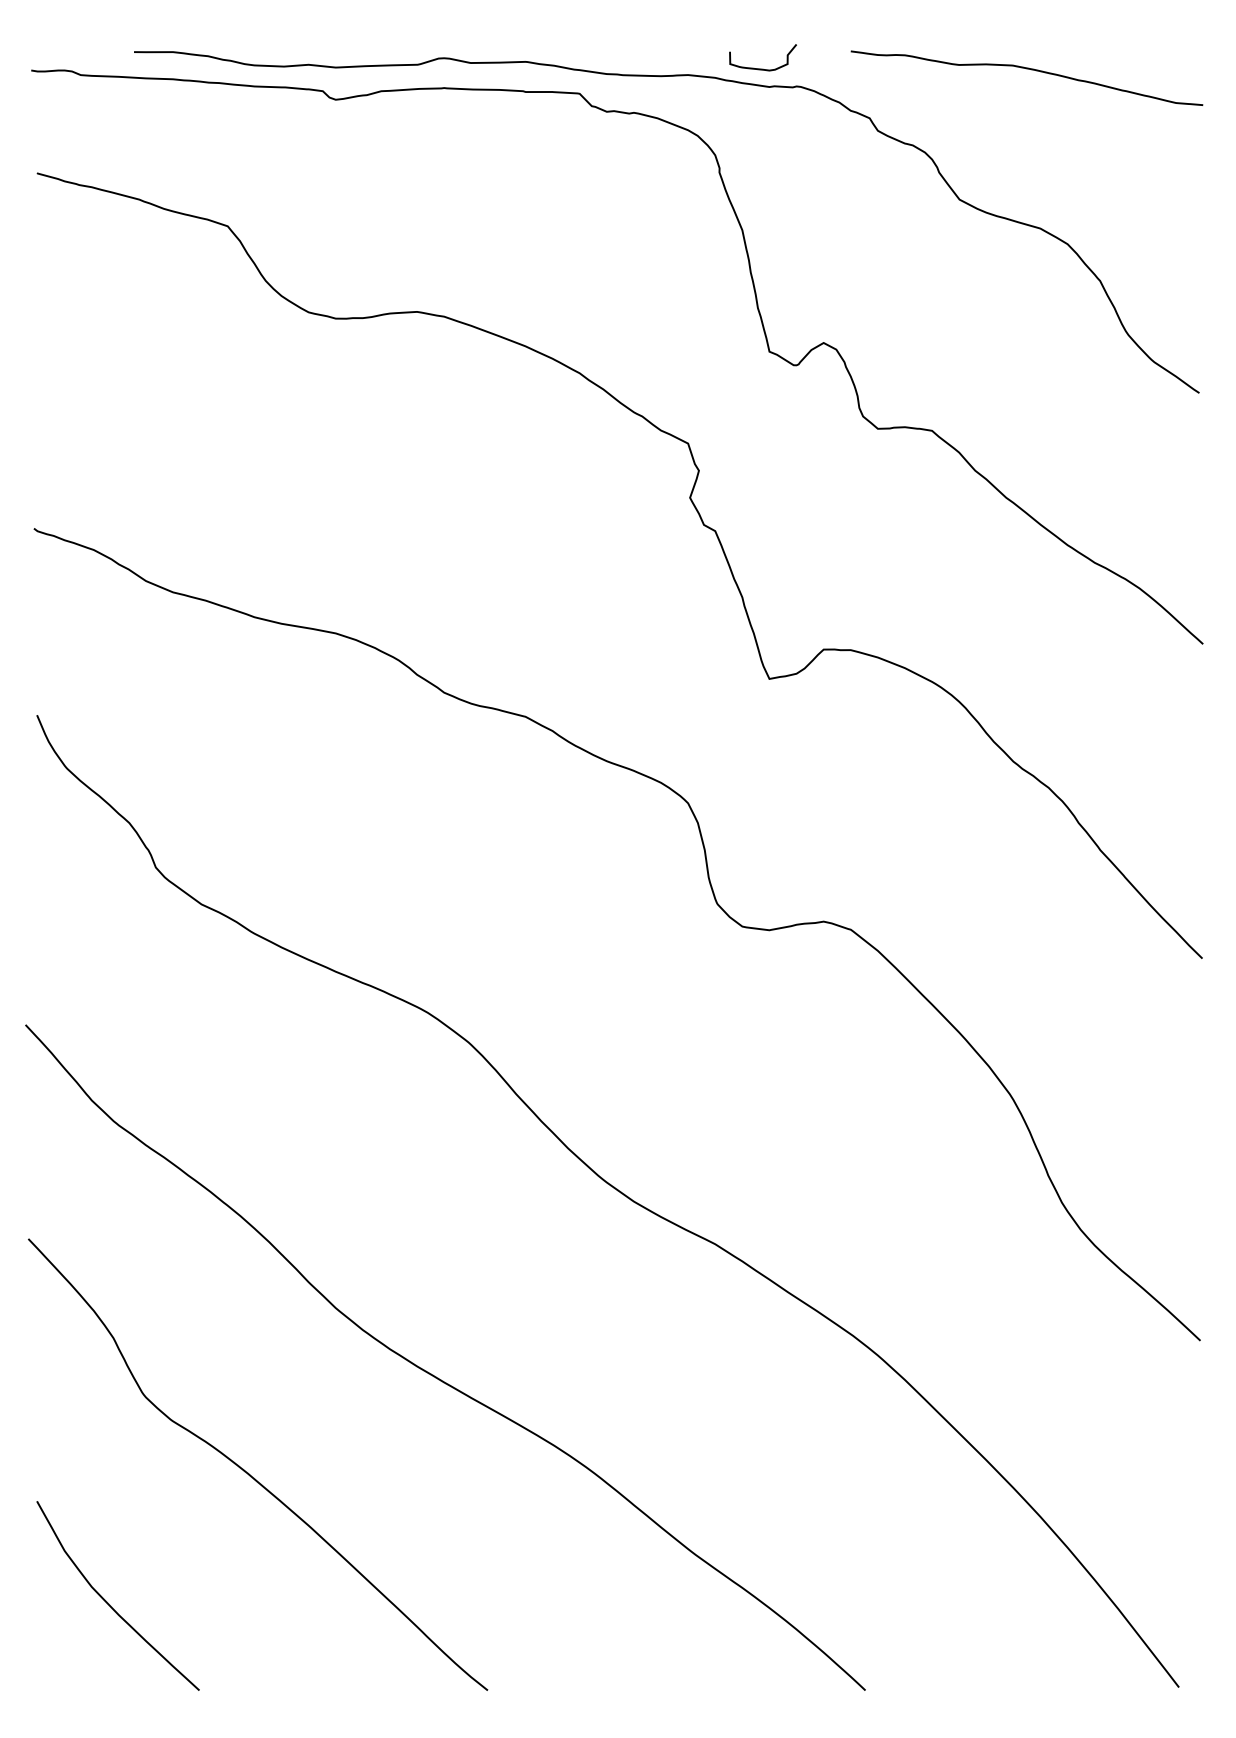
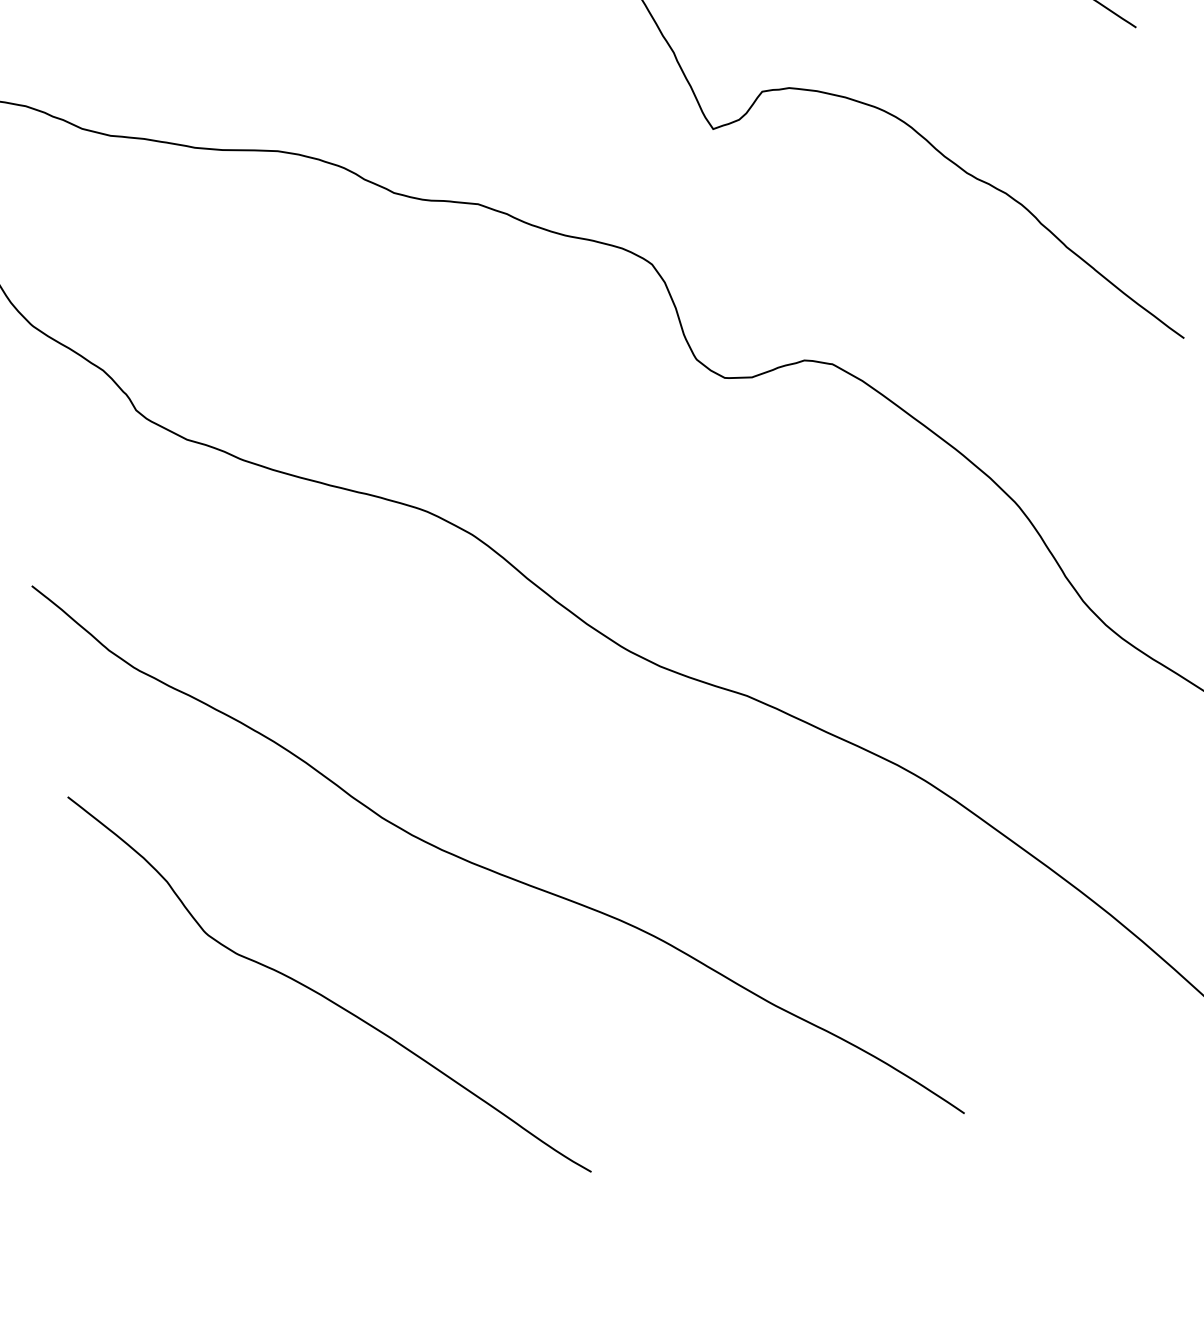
curve: (109, 1603) -> (204, 1144), removed

